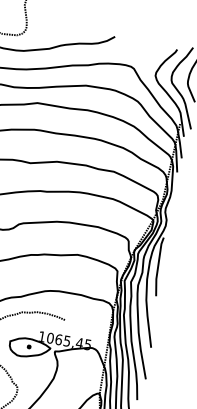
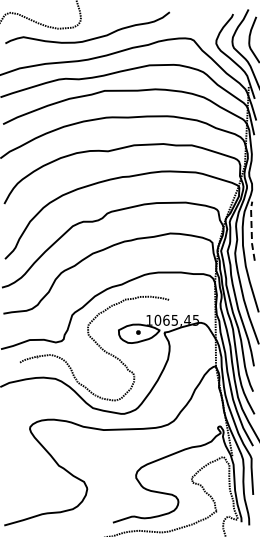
line: (157, 266) -> (251, 231), solid -> dashed

